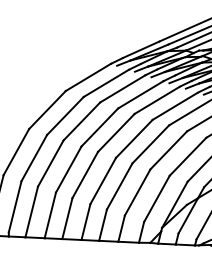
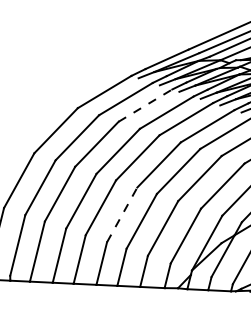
line: (123, 88) -> (146, 105), solid -> dashed
line: (103, 180) -> (122, 214), solid -> dashed

